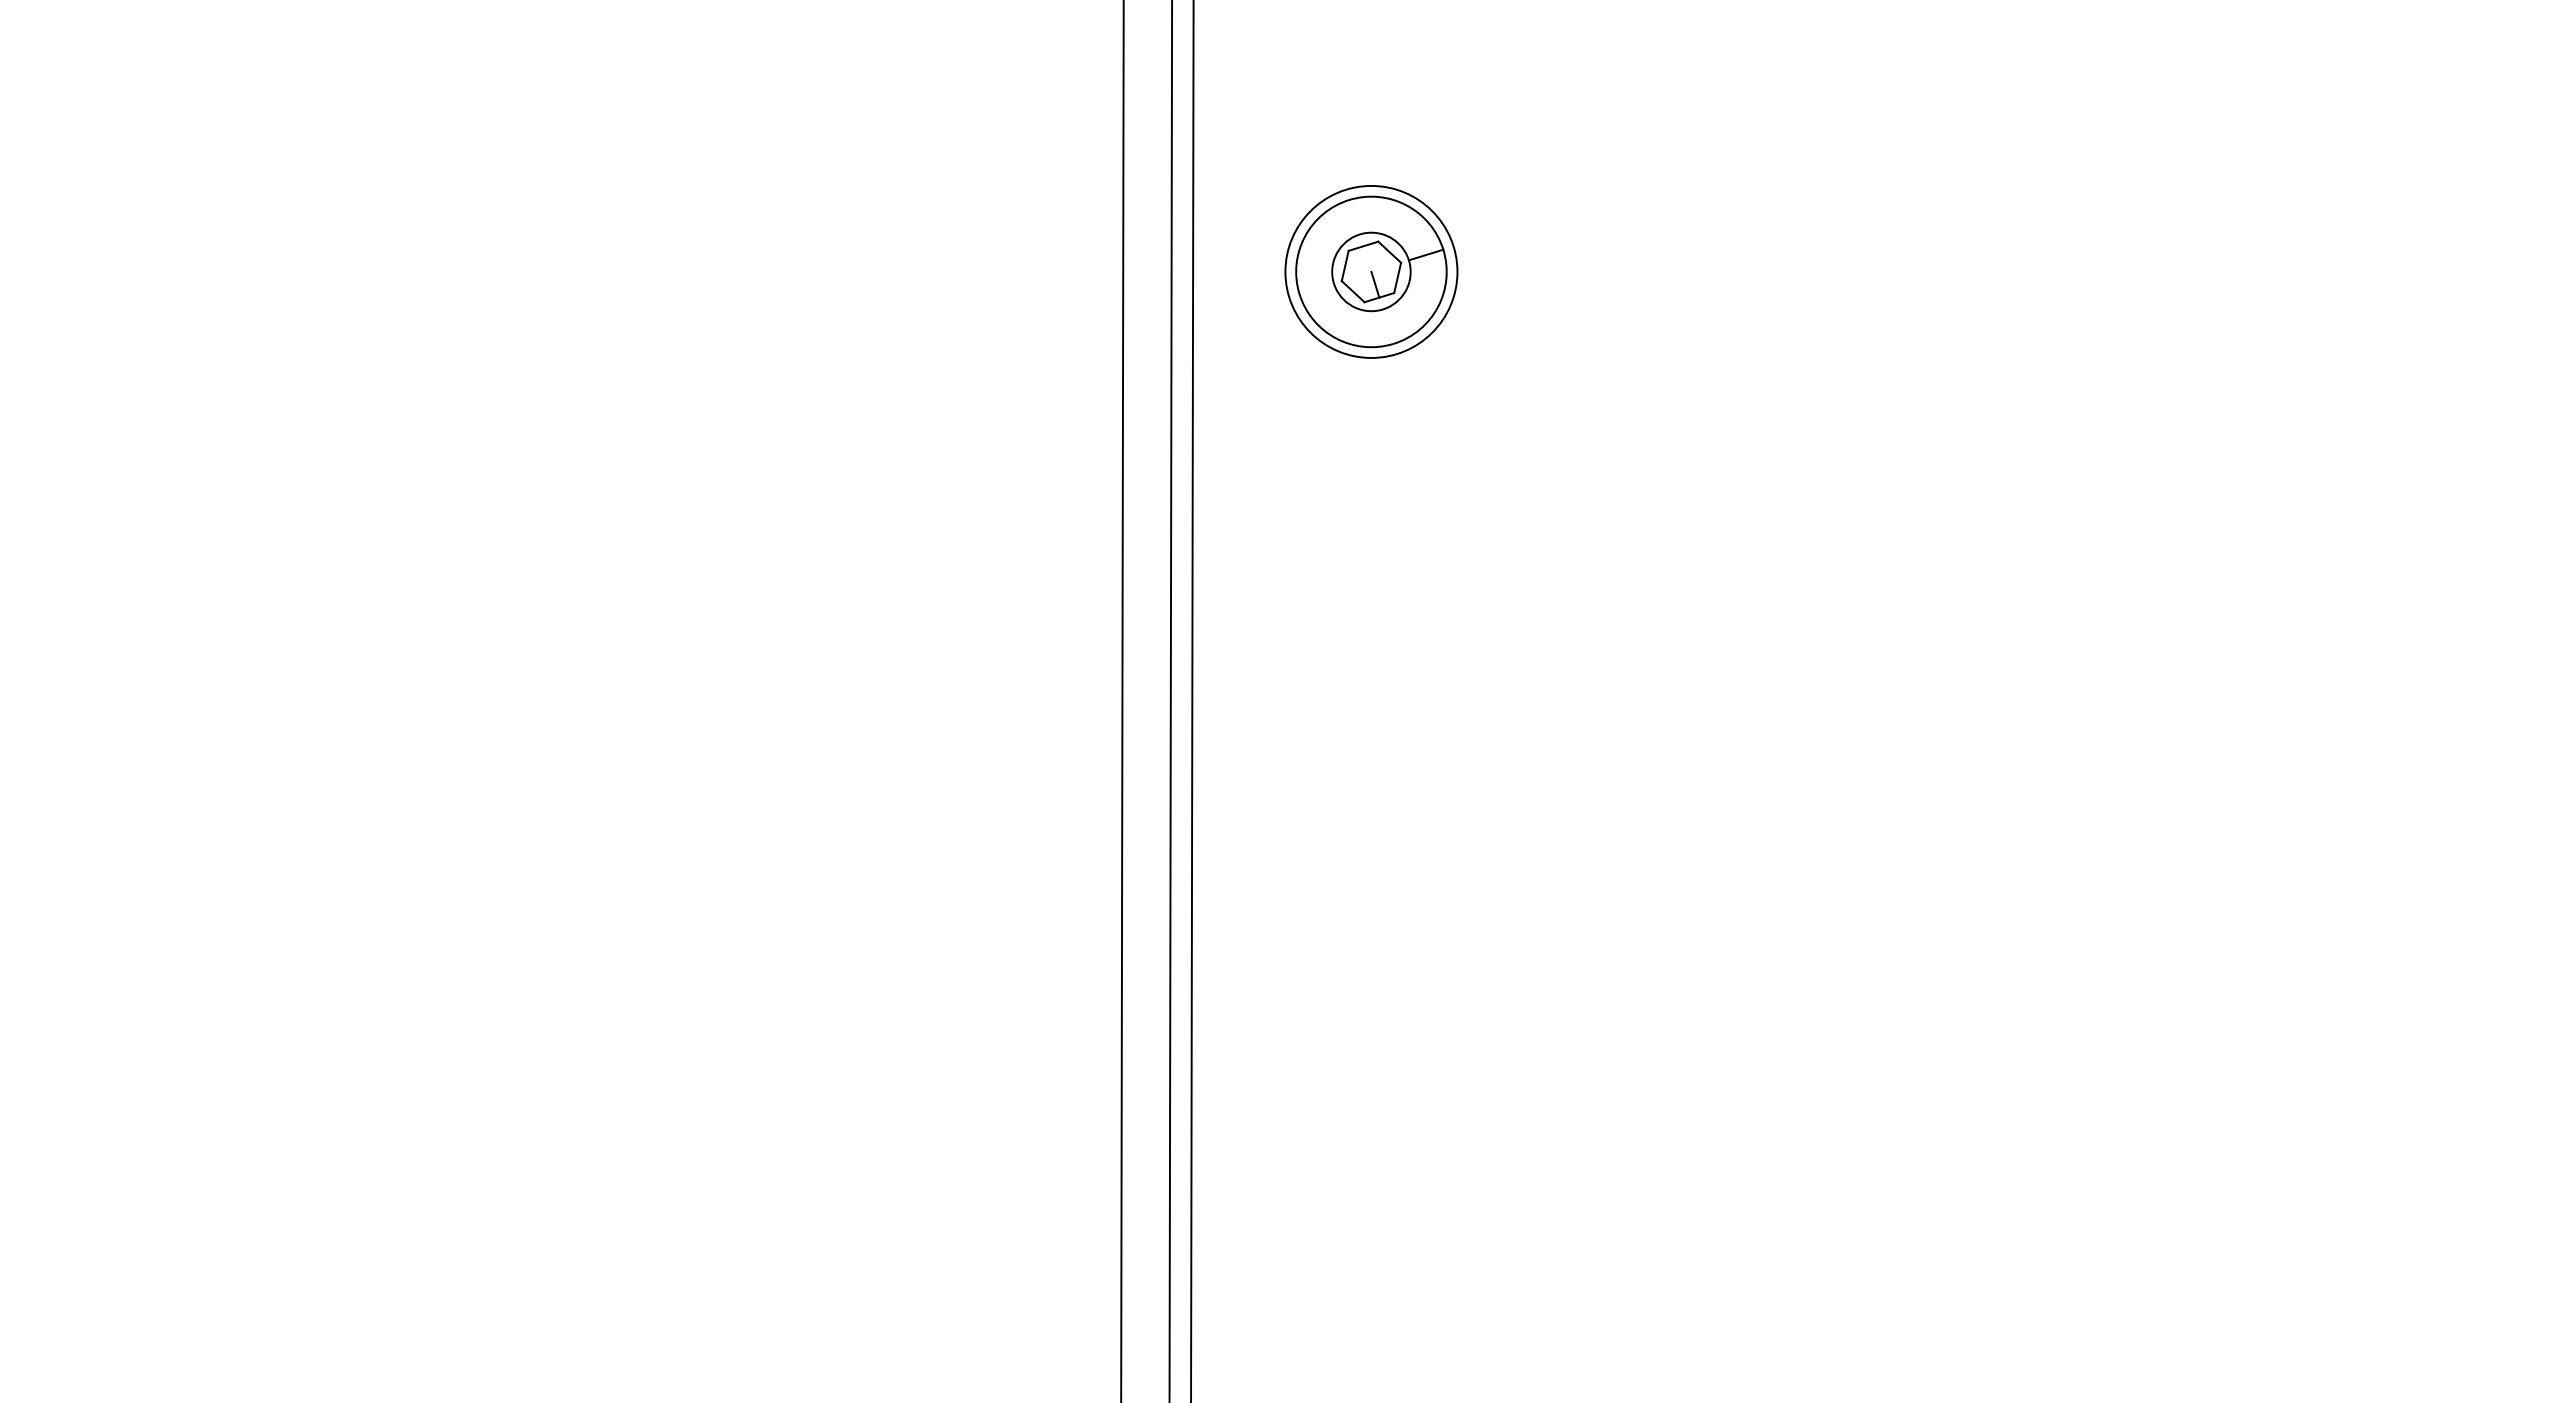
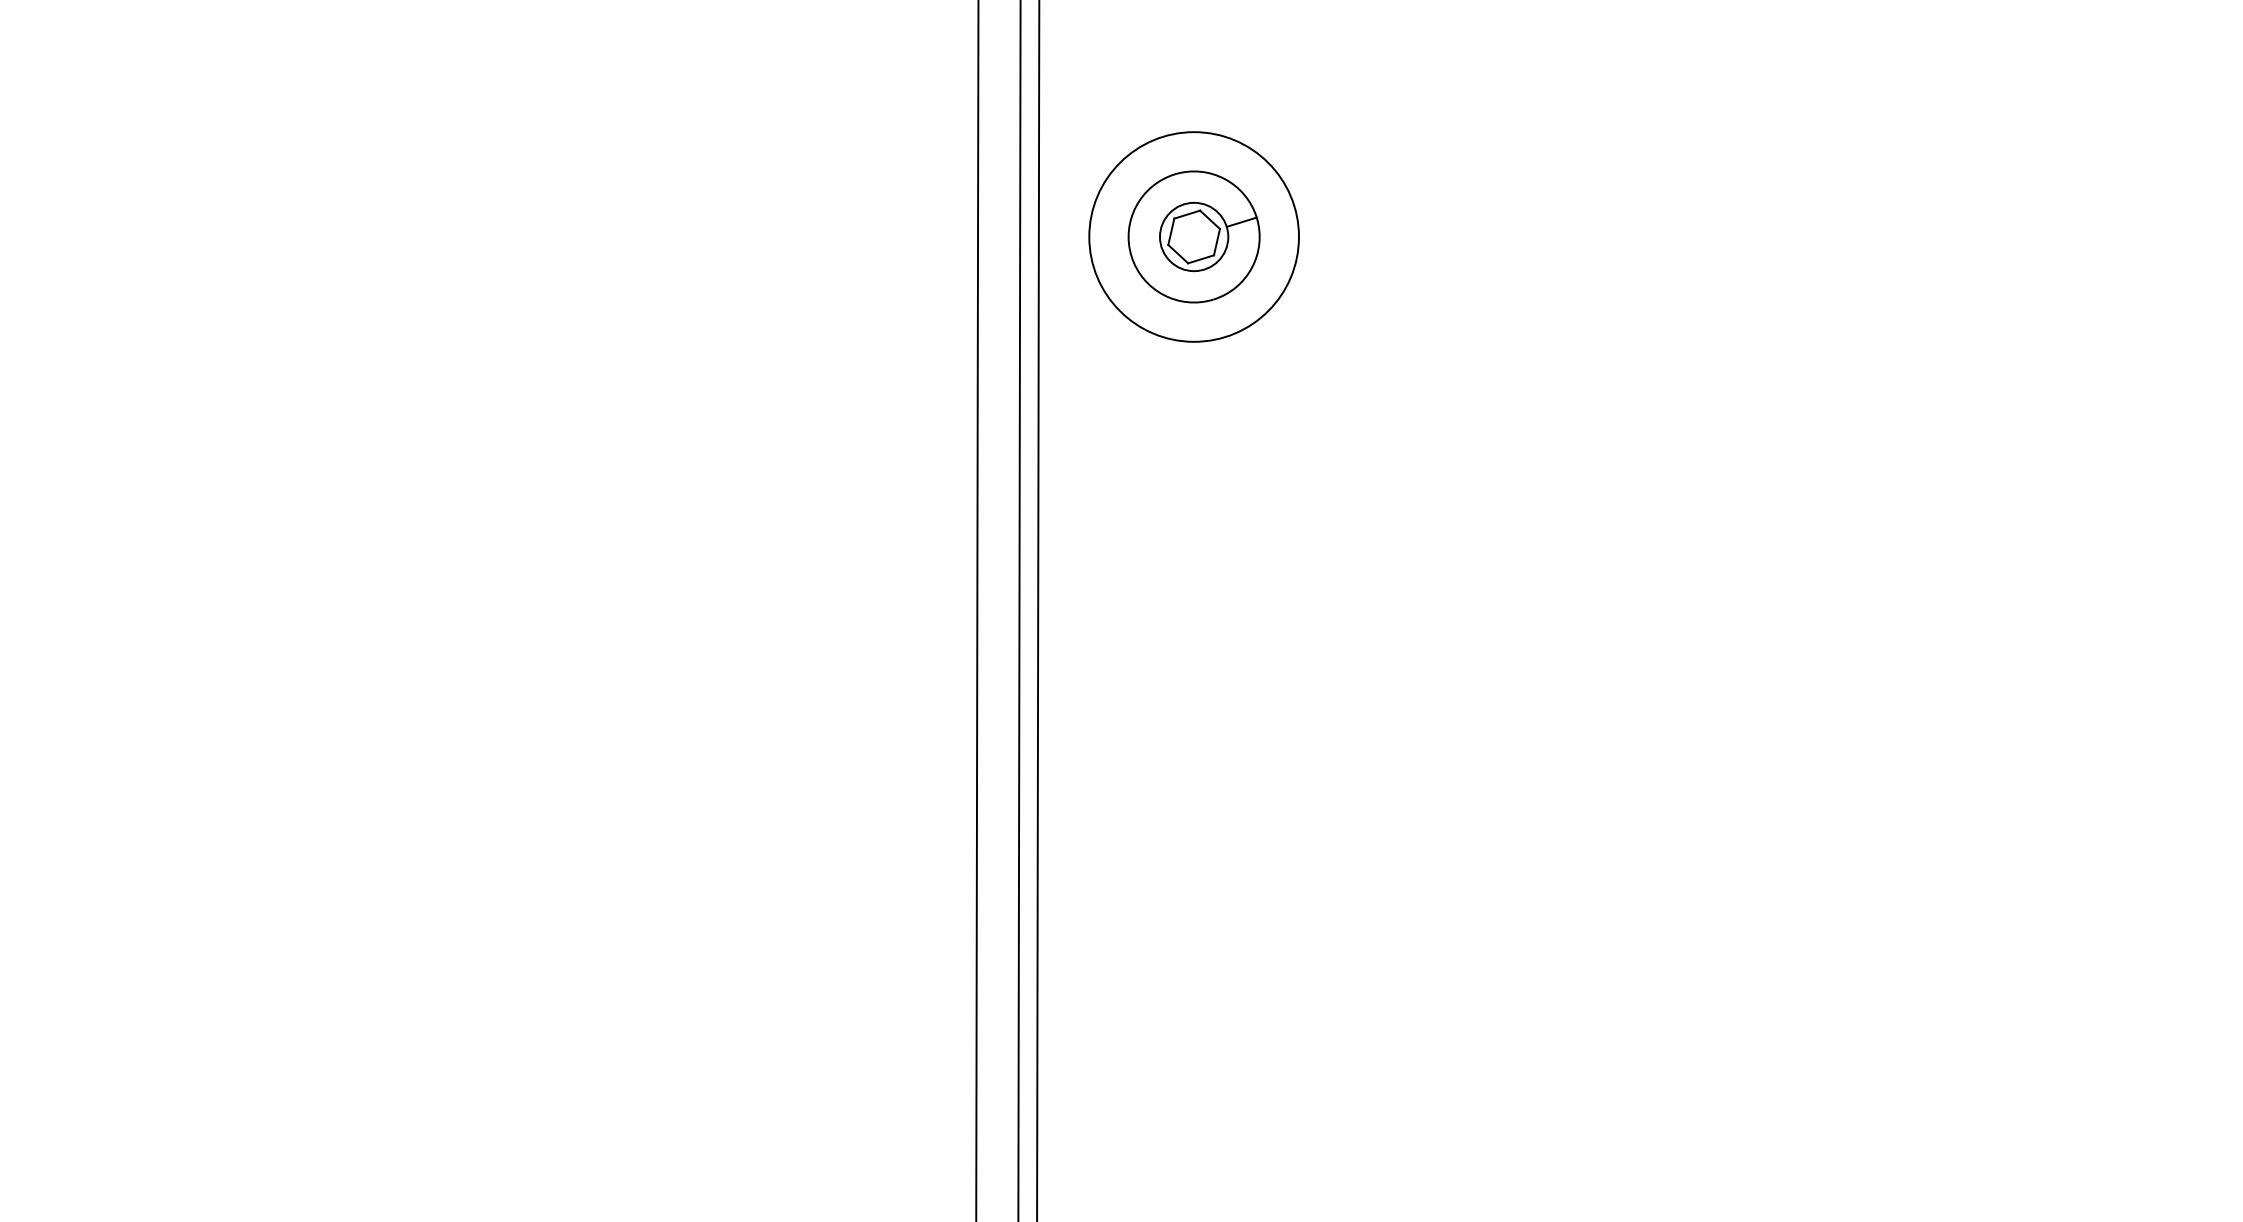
circle: (1371, 271) -> (1194, 236), size x1.4
line: (1375, 284) -> (1197, 247), removed

